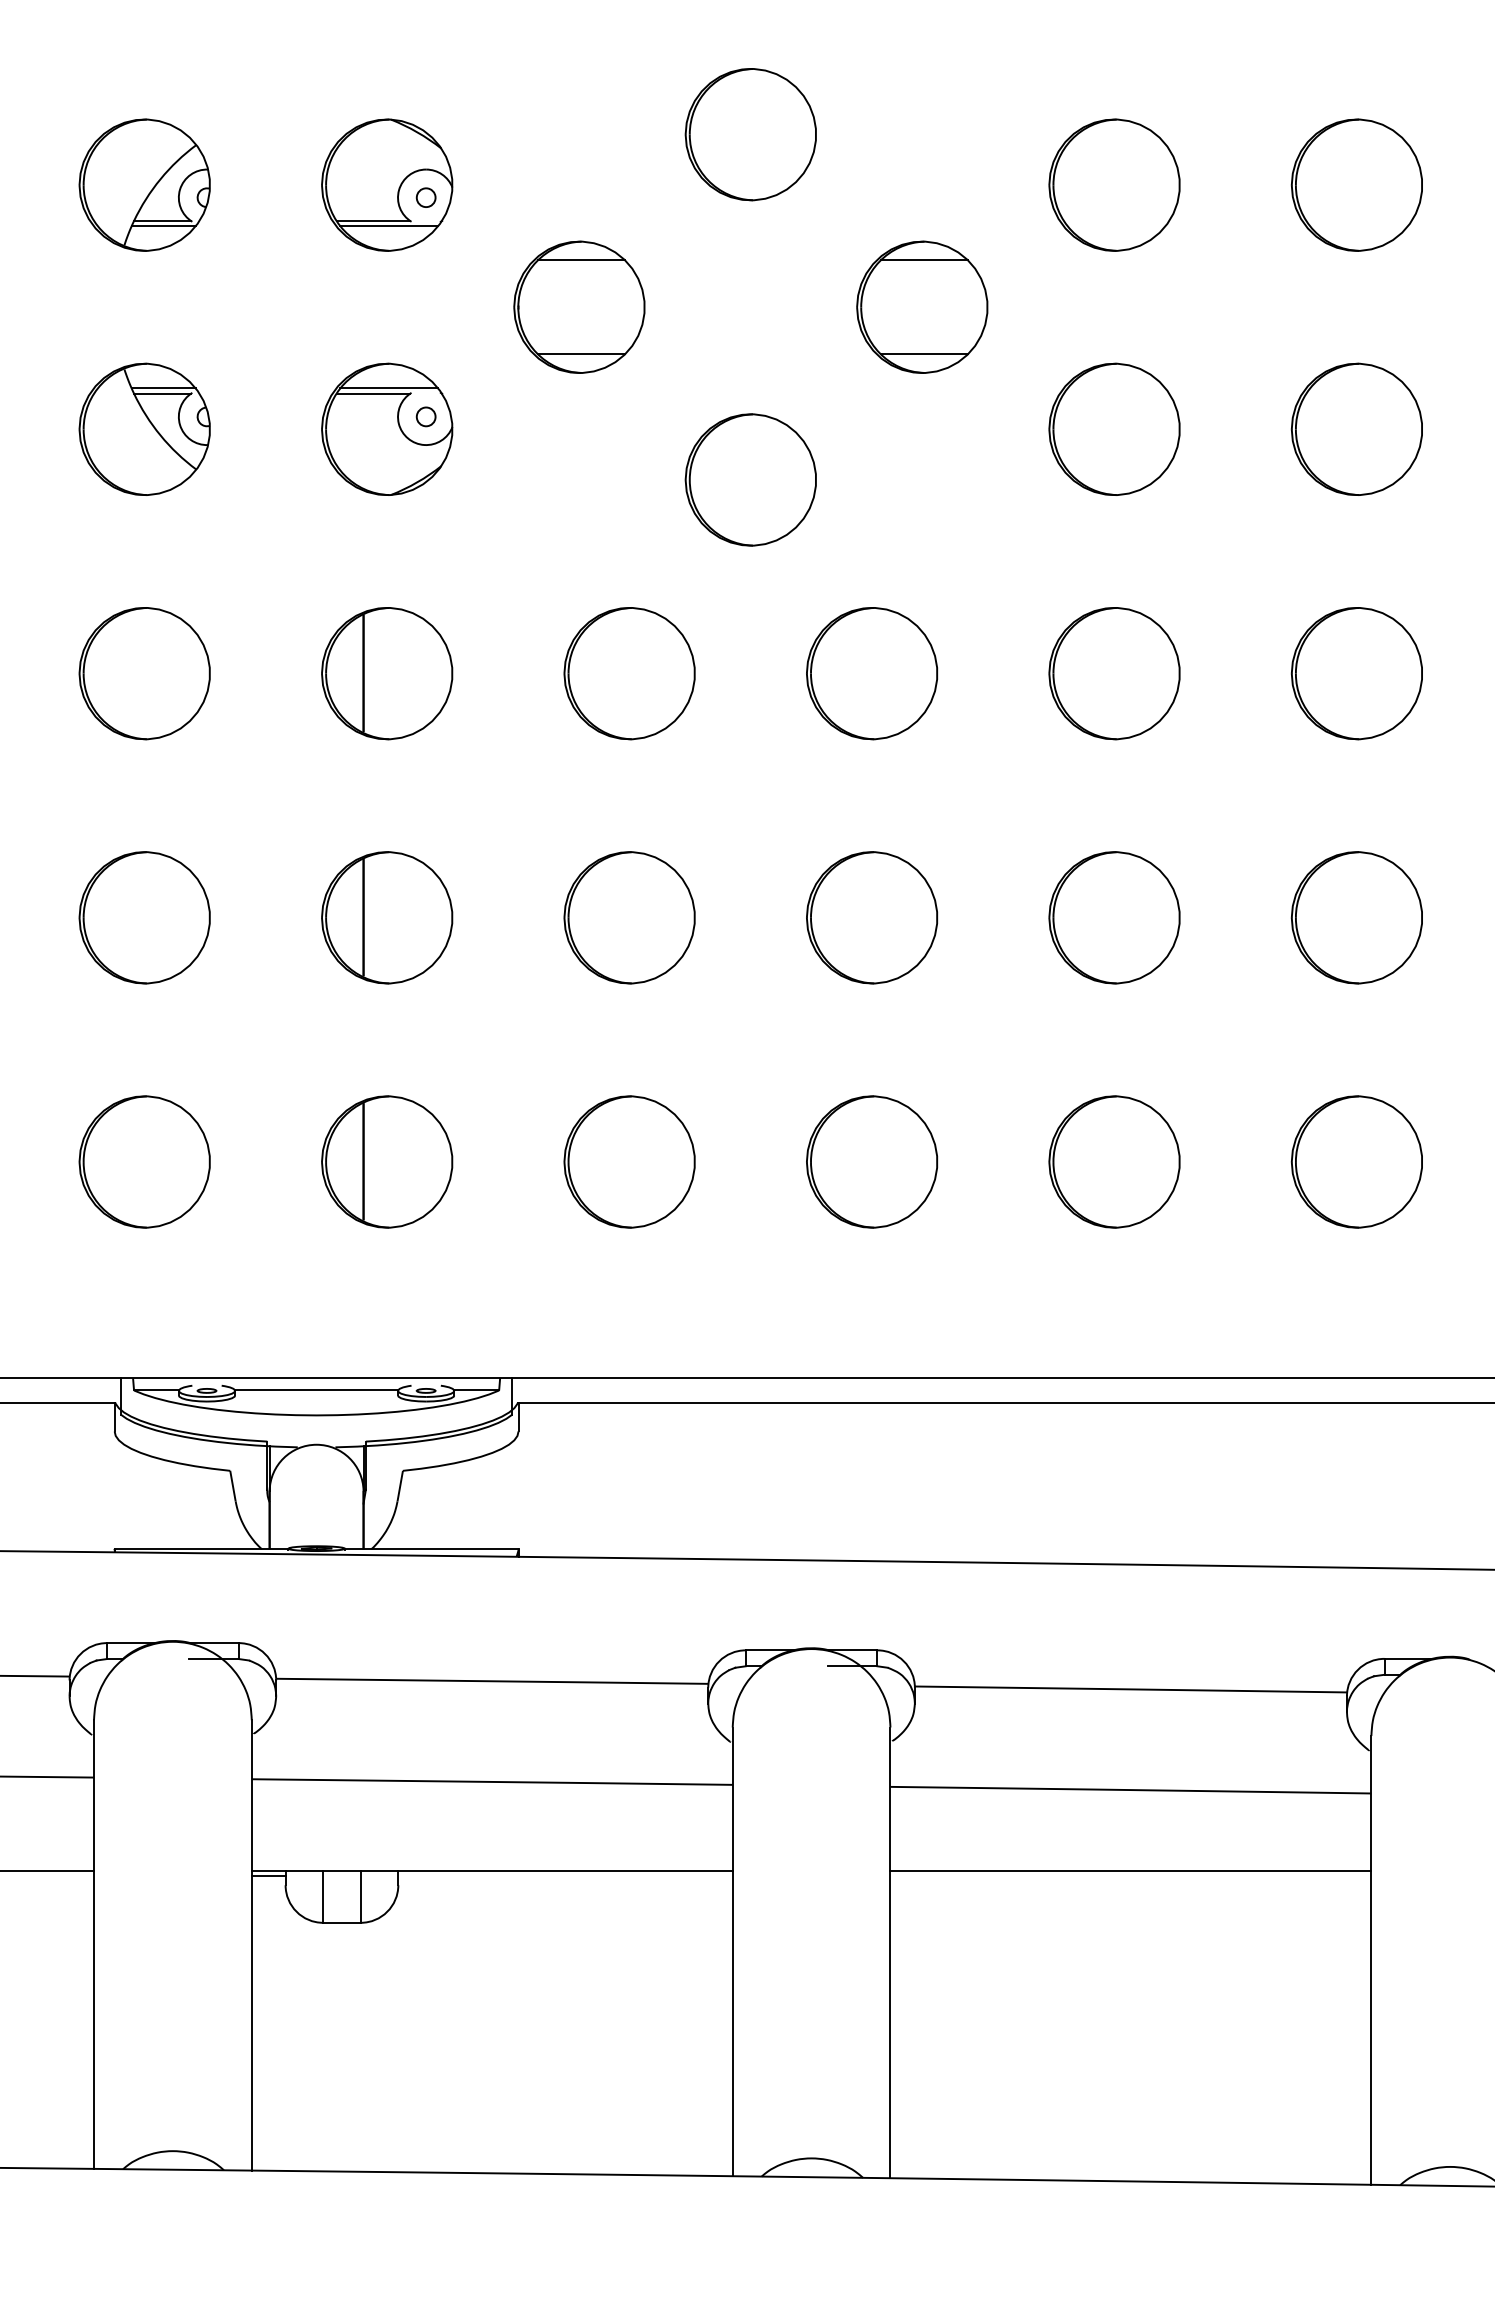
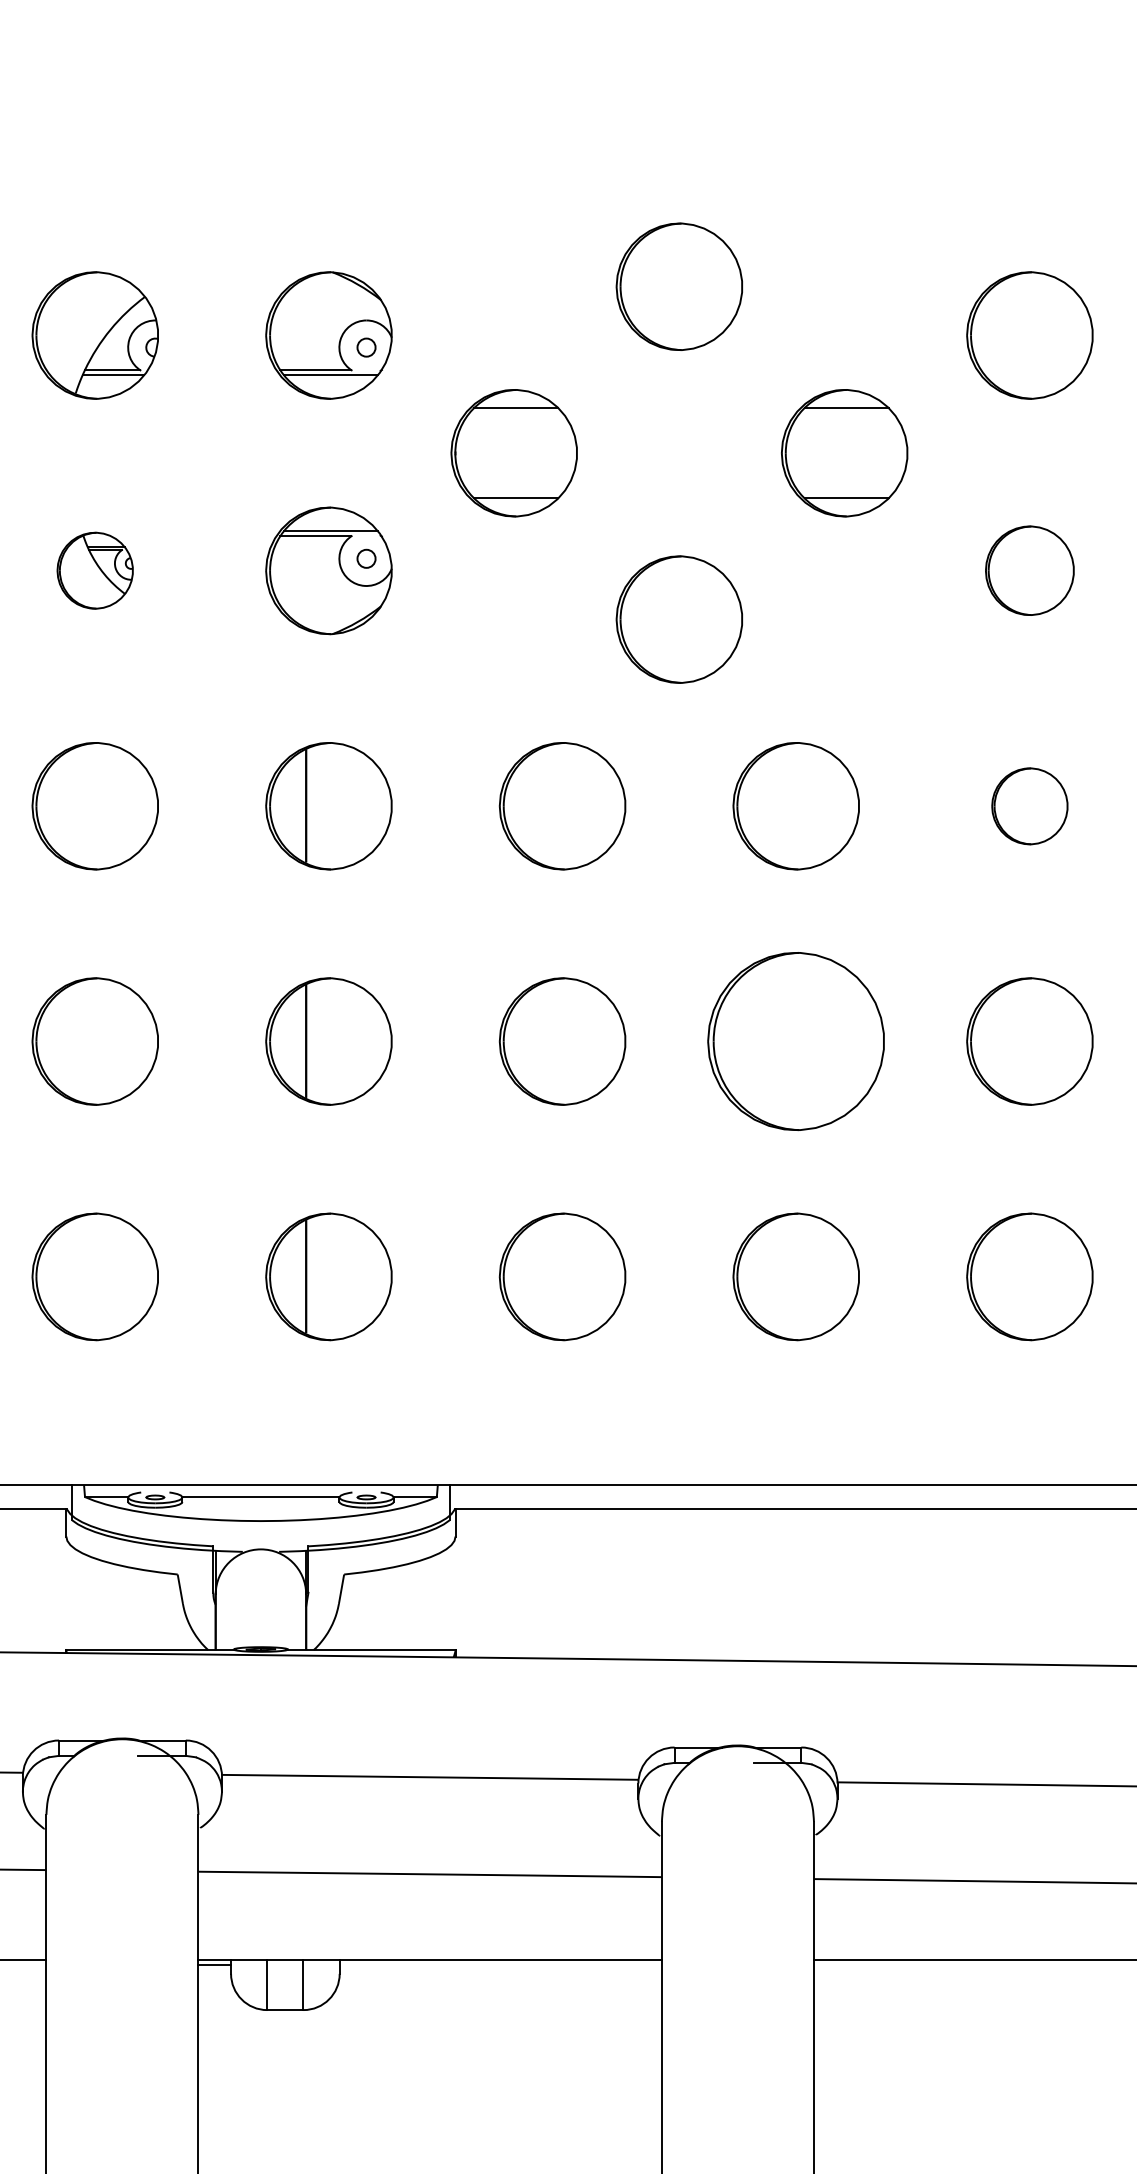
part: (144, 428) -> (95, 570), size x0.6
part: (1114, 428) -> (1029, 570), size x0.7
part: (1114, 673) -> (1029, 806), size x0.6
part: (872, 917) -> (796, 1041), size x1.4

